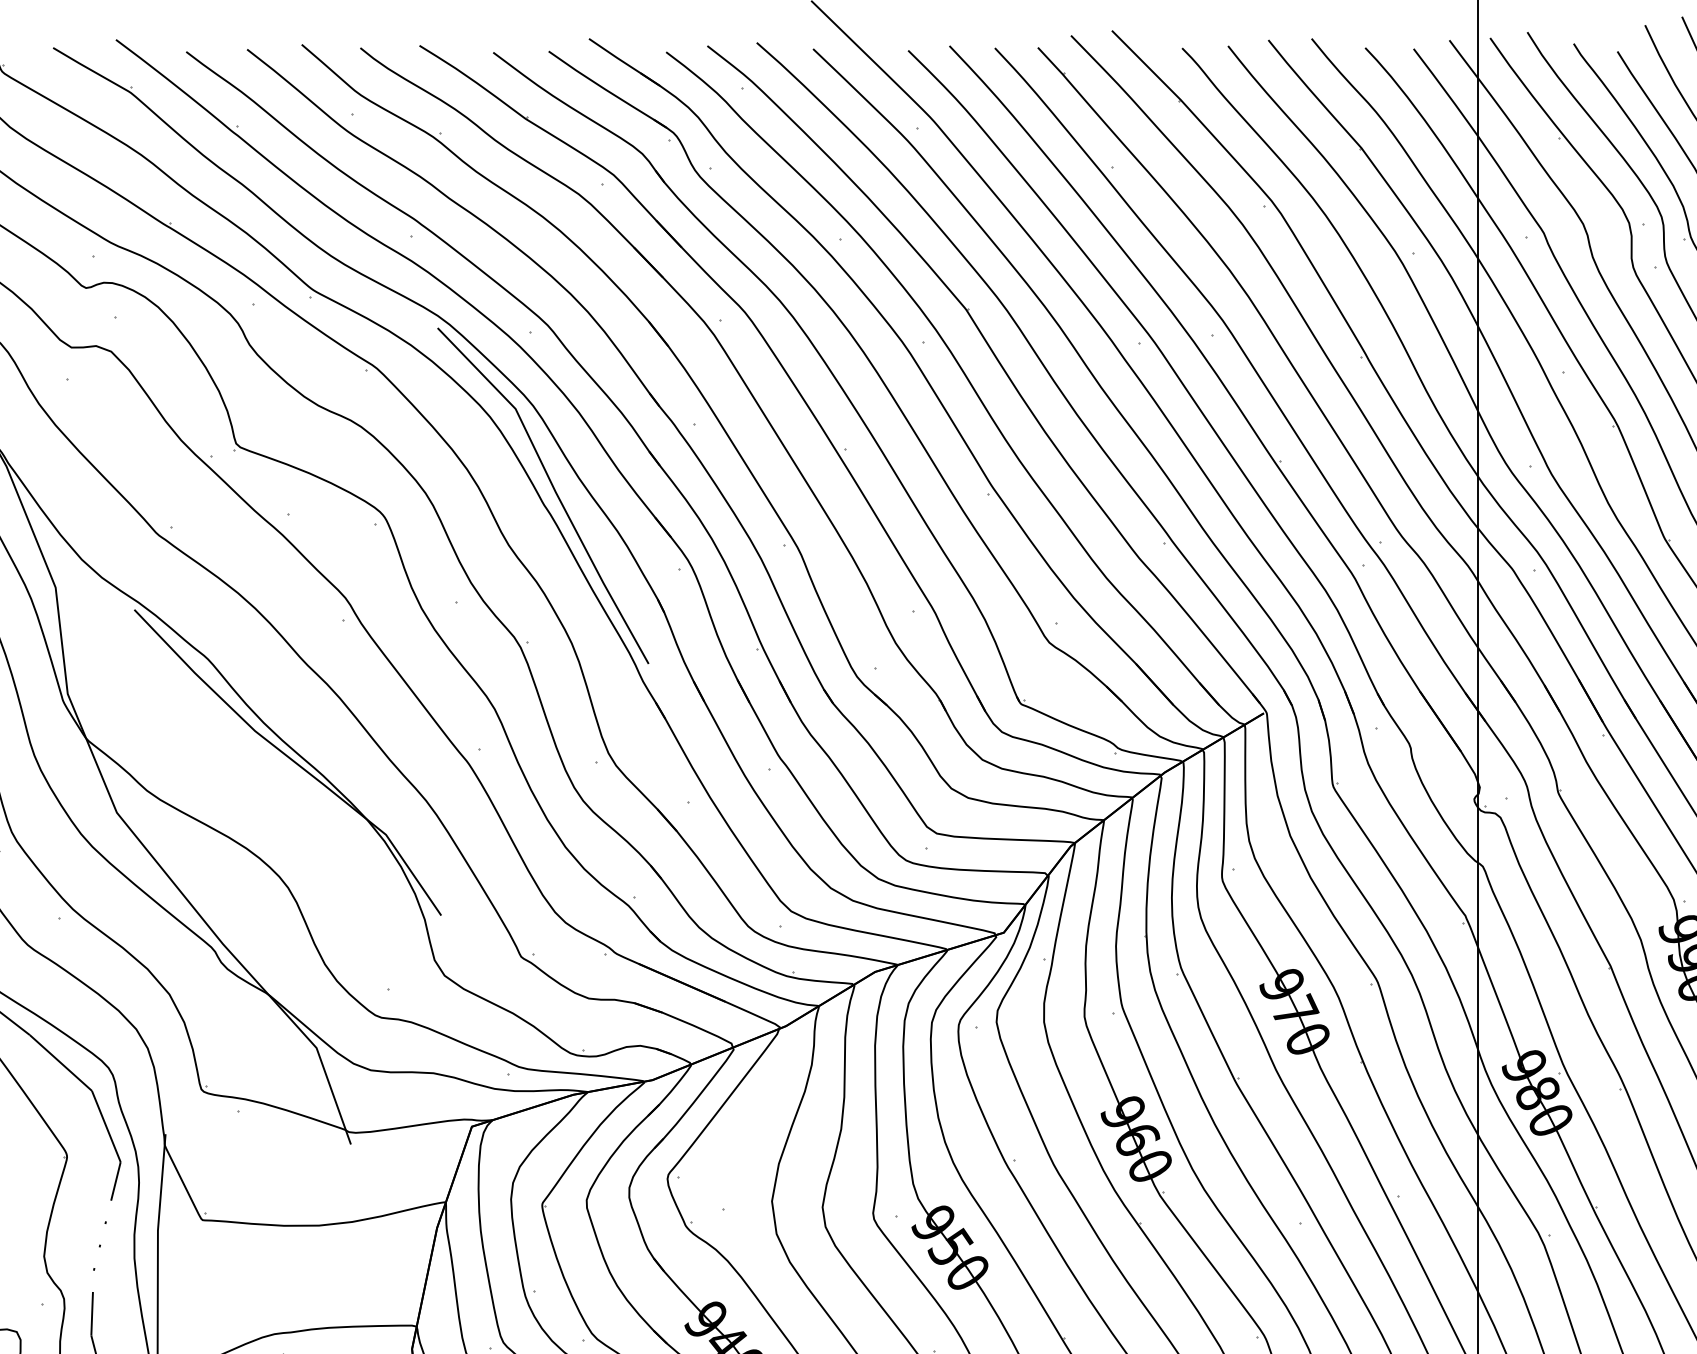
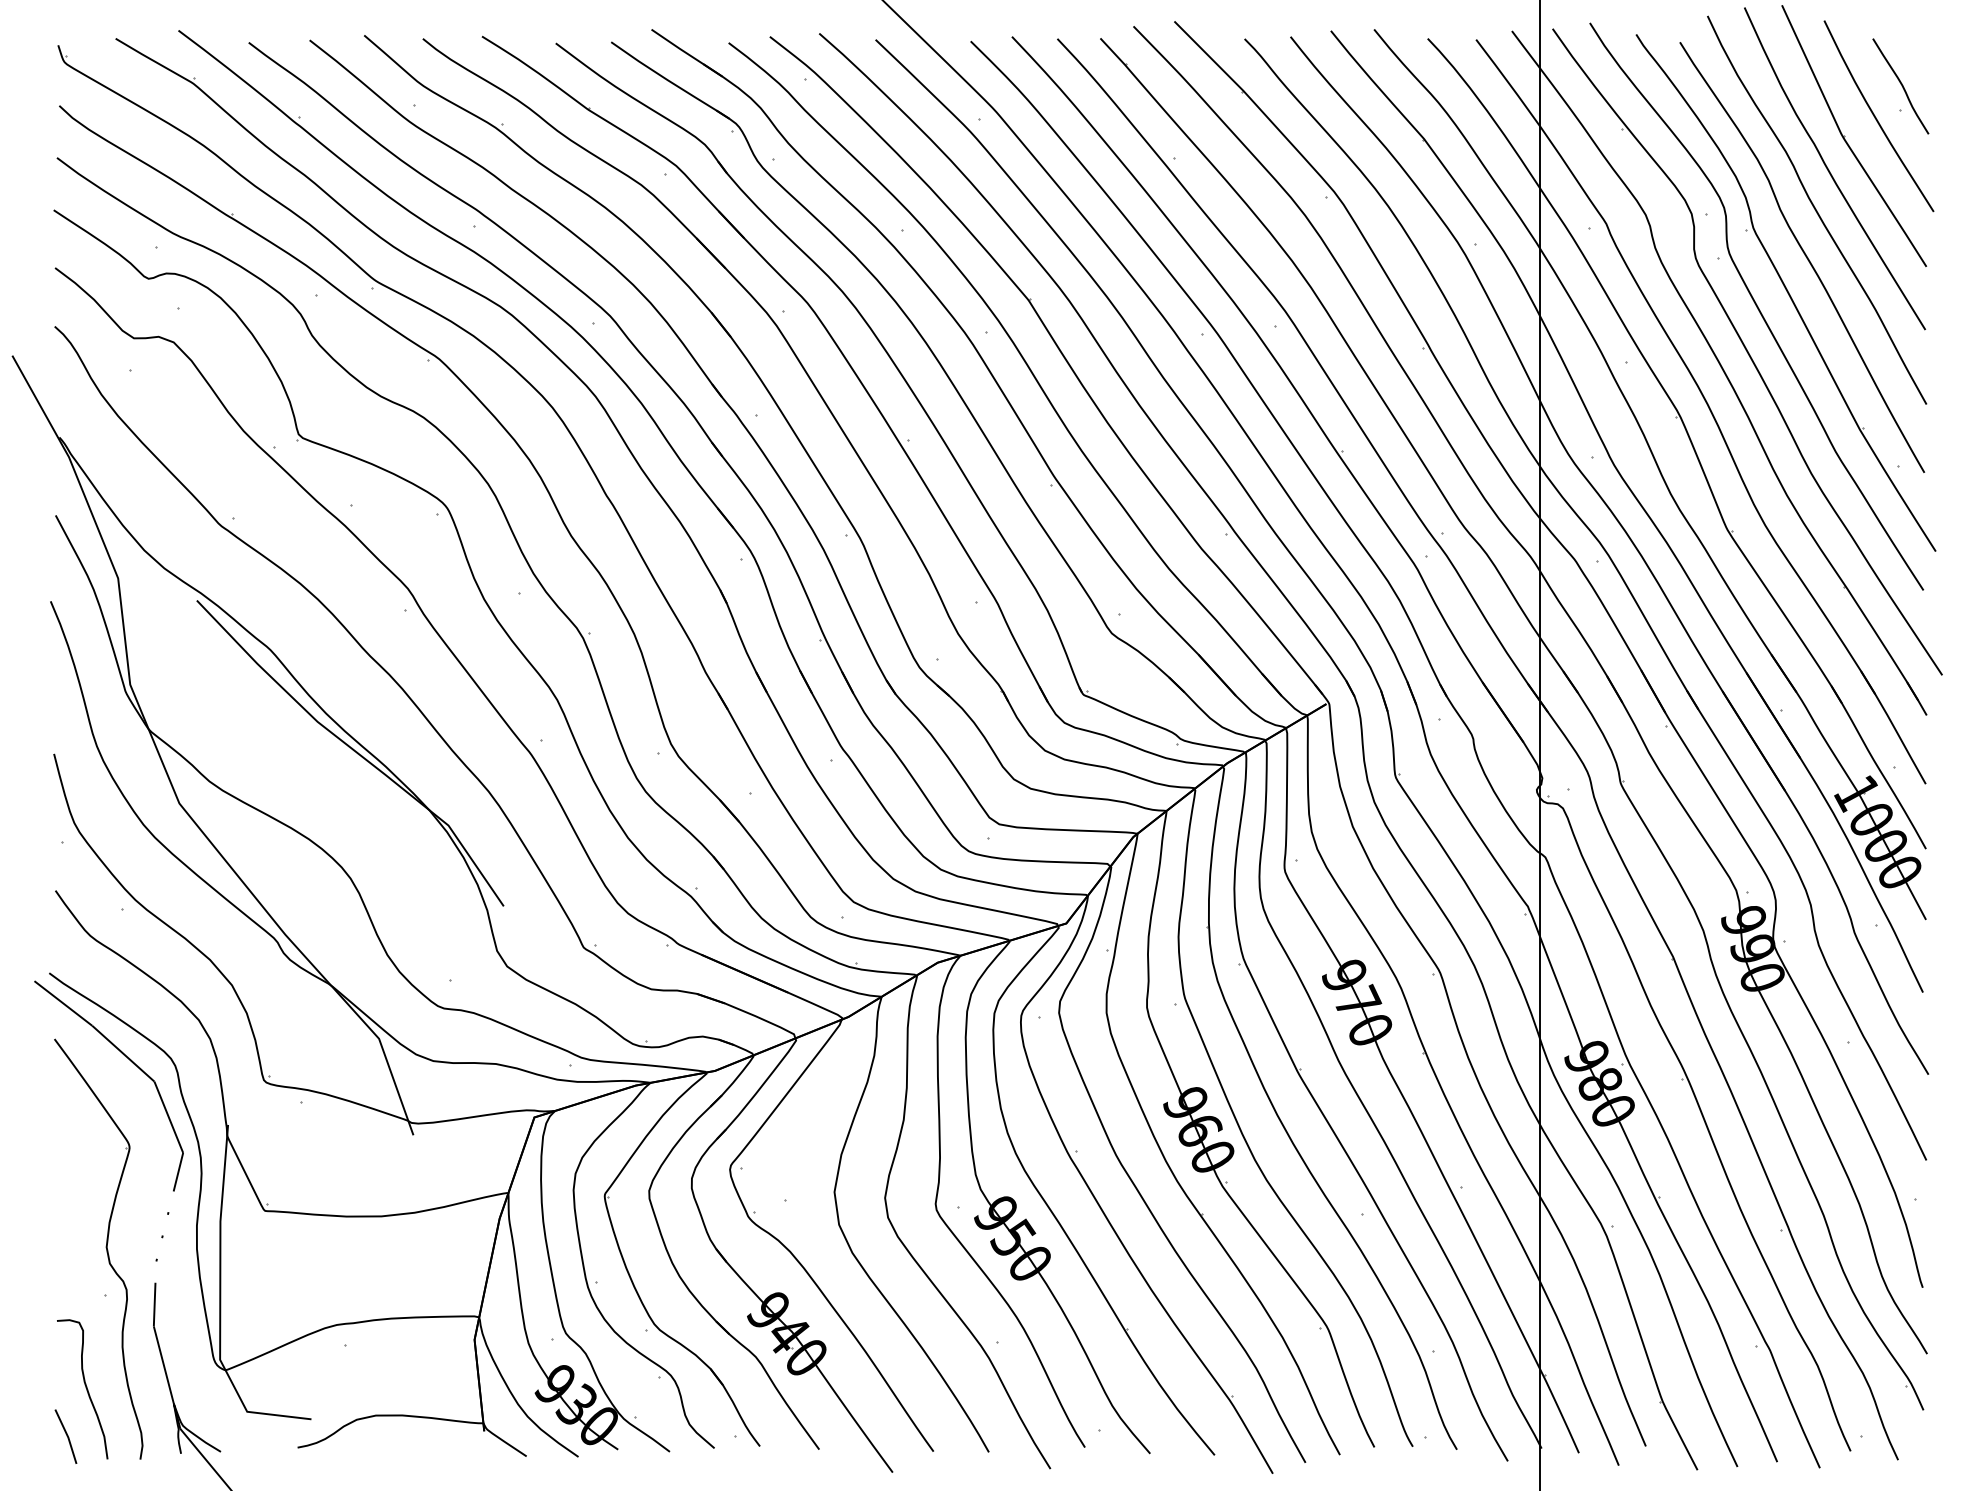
line: (554, 490) -> (616, 481), removed

